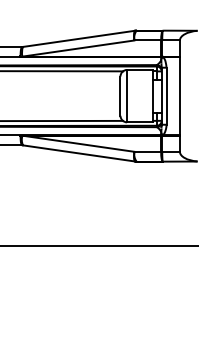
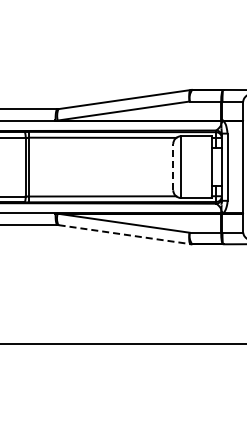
line: (120, 96) -> (173, 167), solid -> dashed
line: (79, 153) -> (124, 234), solid -> dashed

